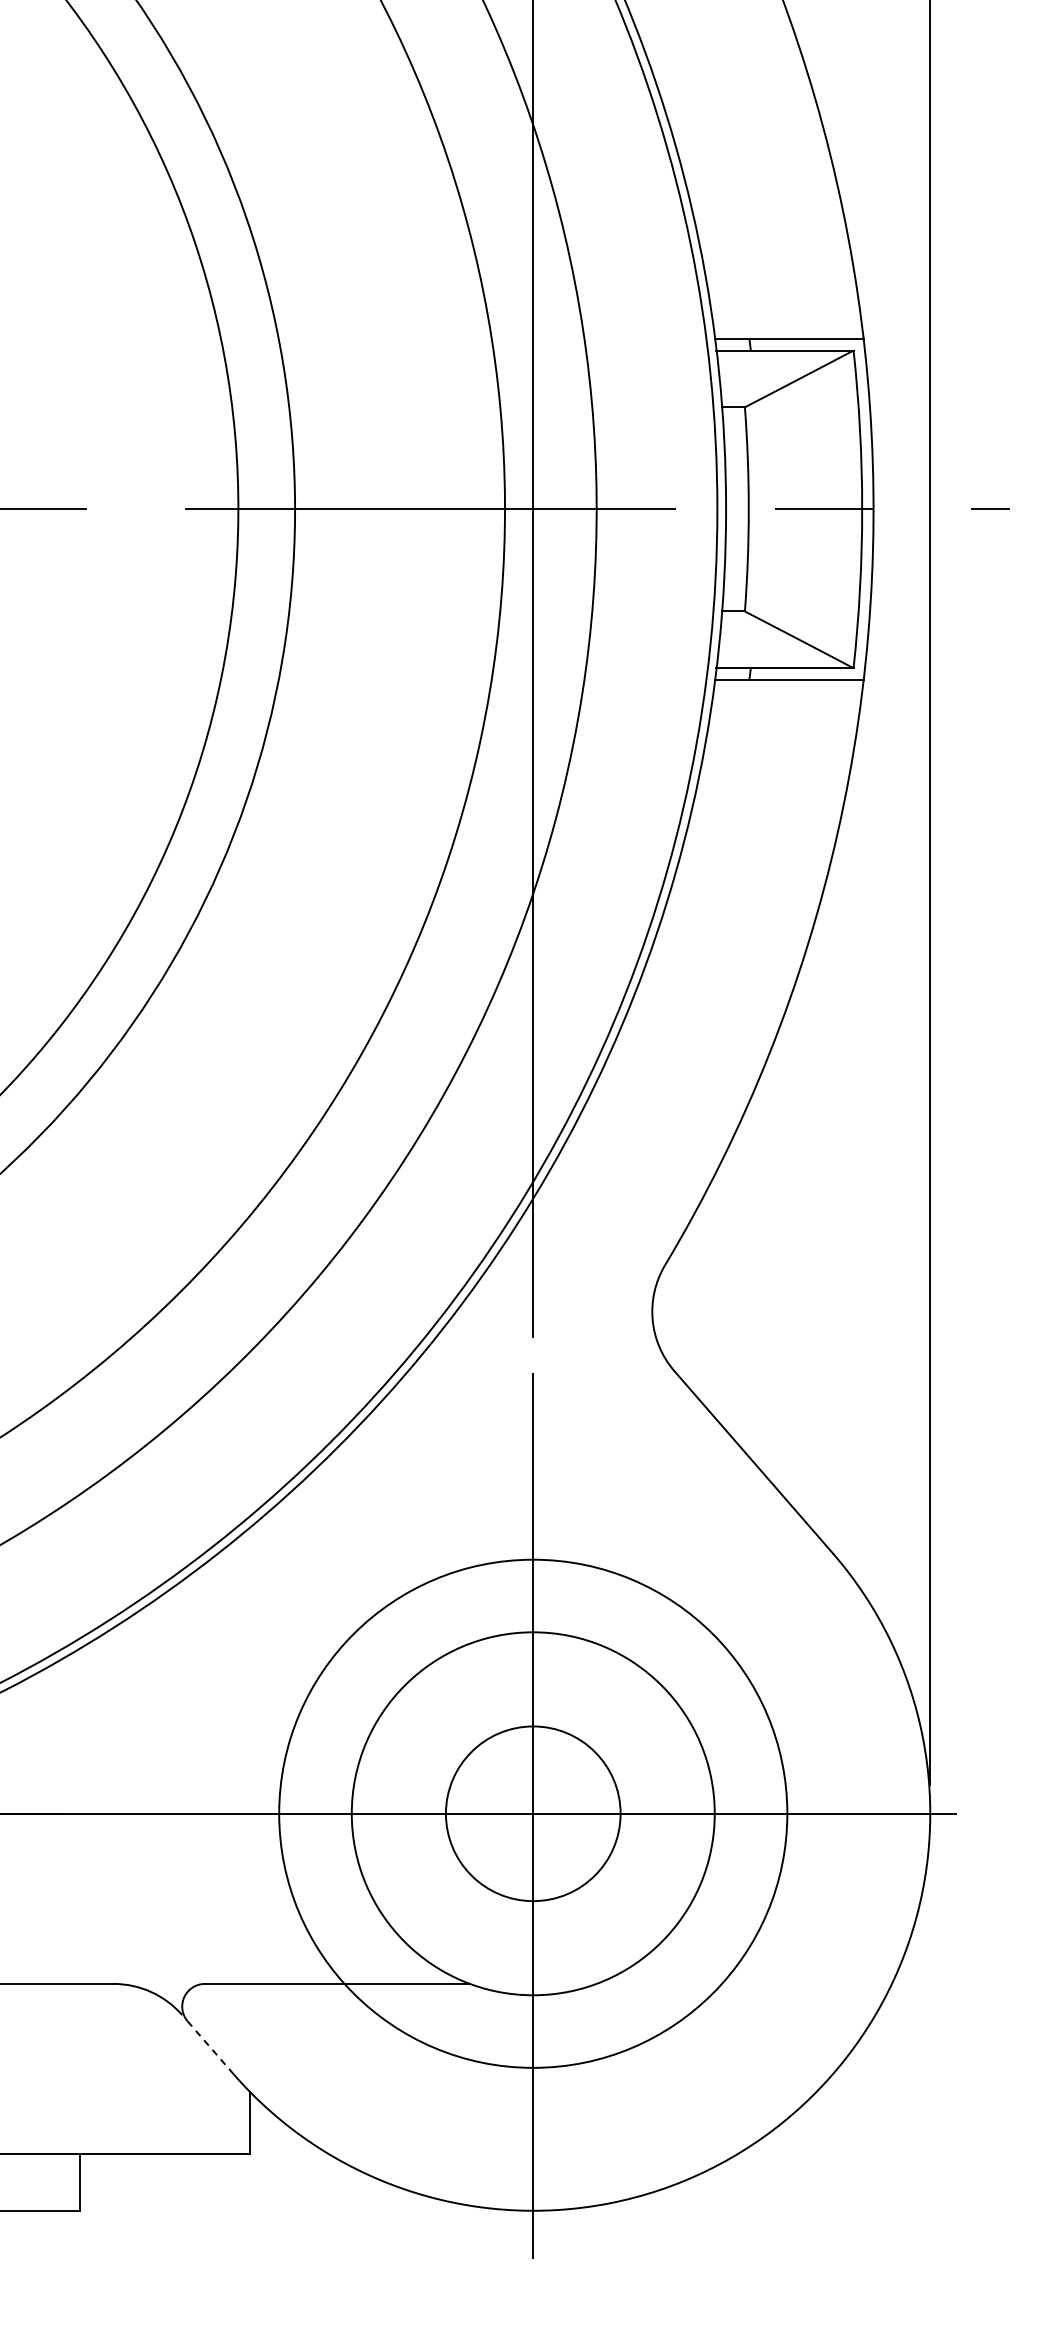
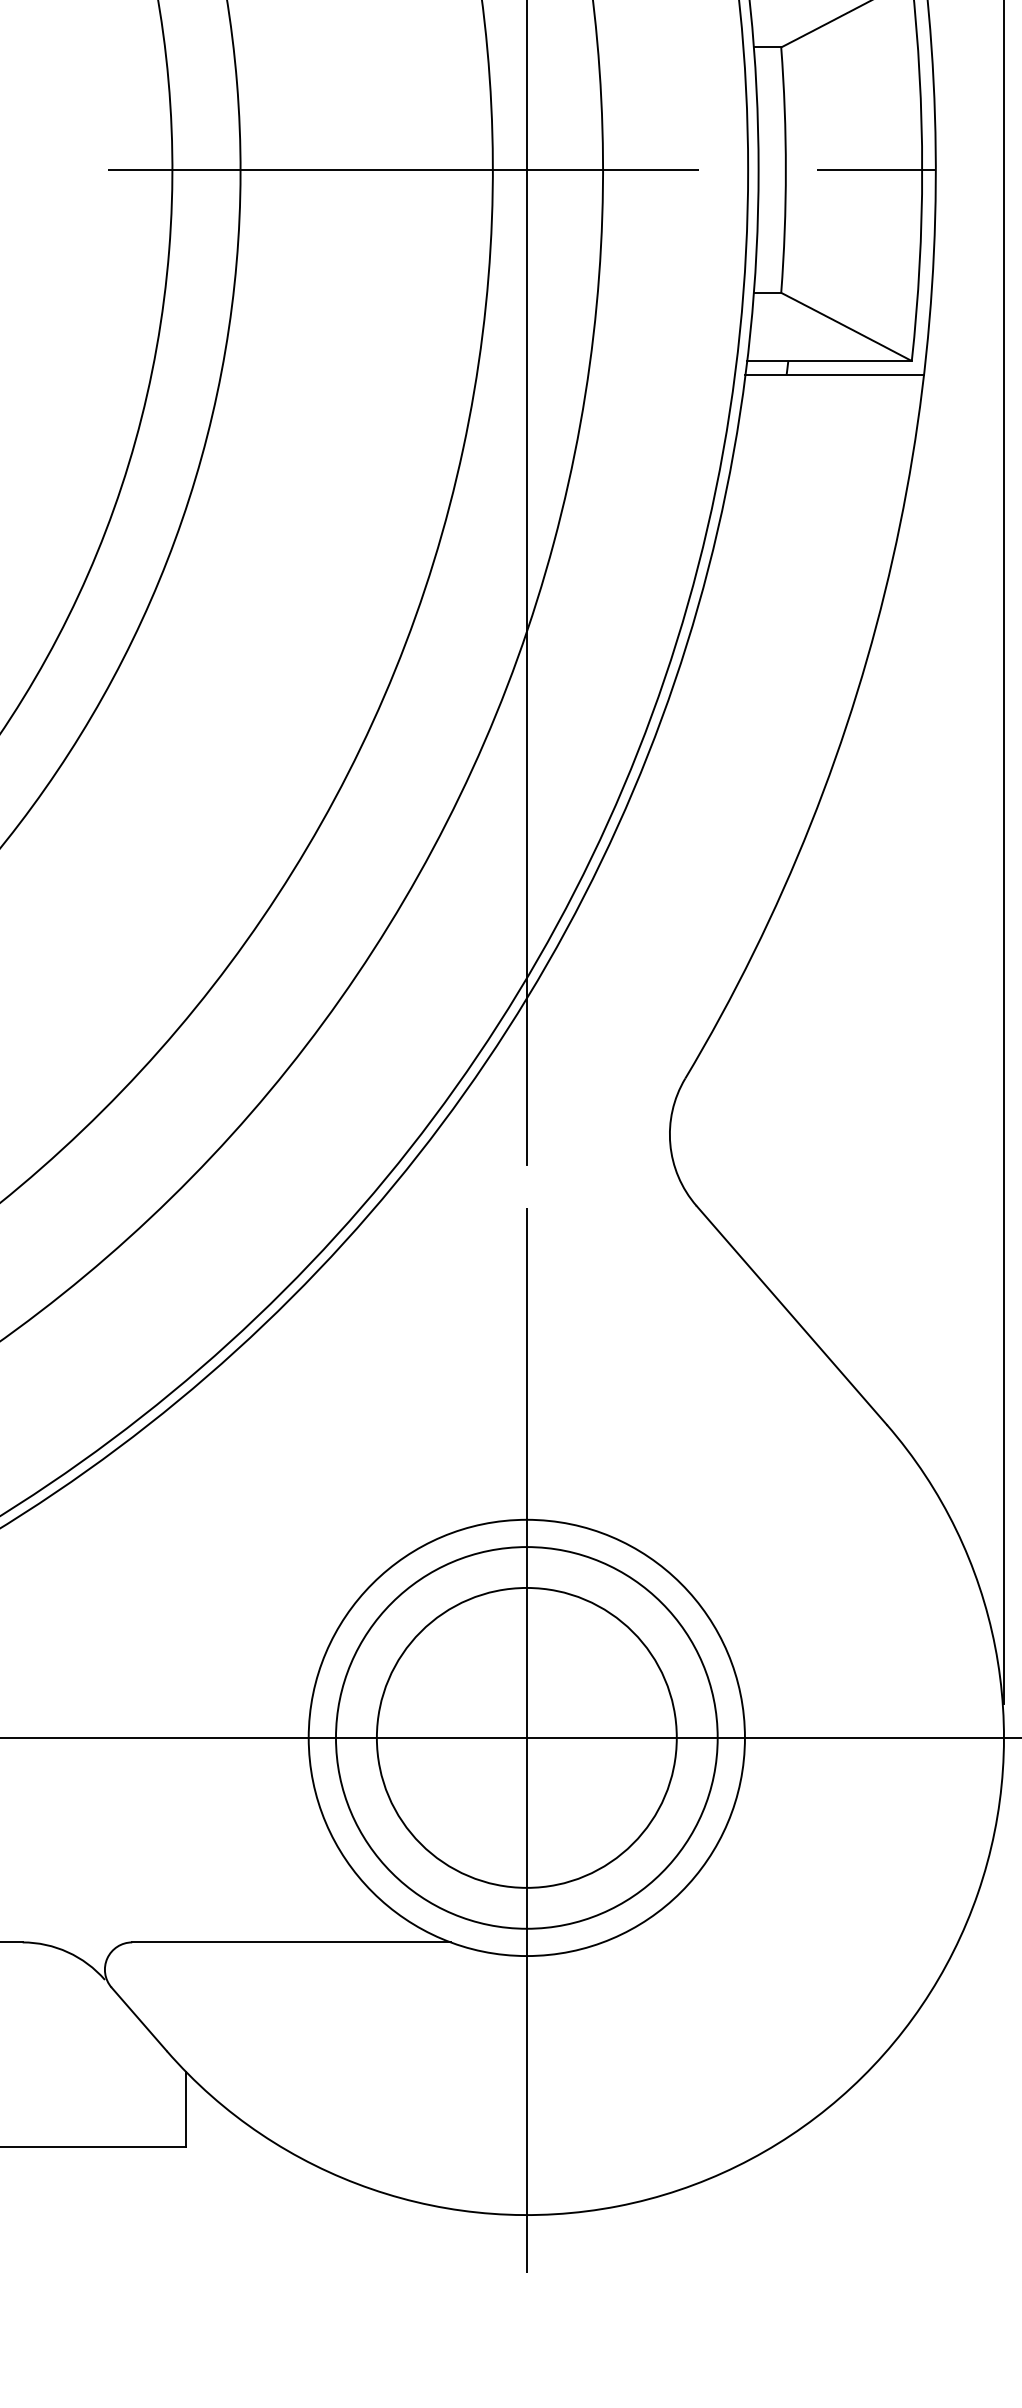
circle: (533, 1813) -> (527, 1737), size x0.62
circle: (533, 1813) -> (527, 1737), size x1.43
line: (210, 2047) -> (138, 2018), dashed -> solid

